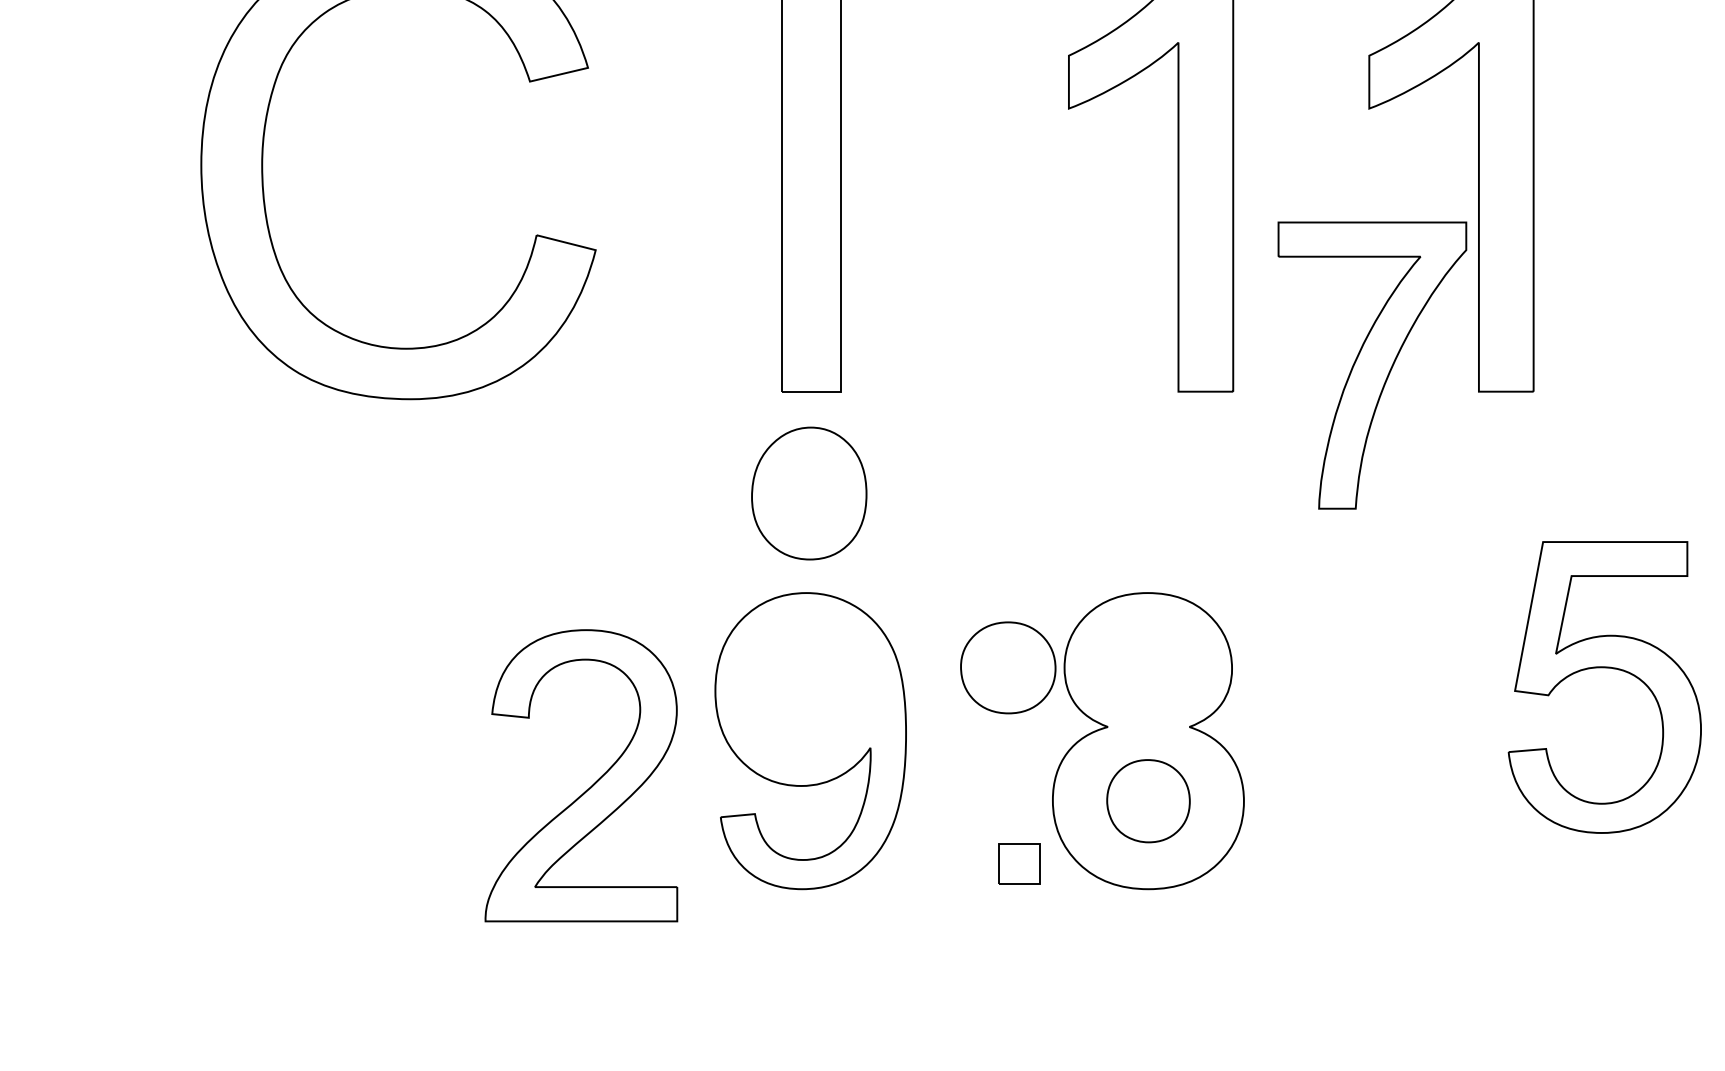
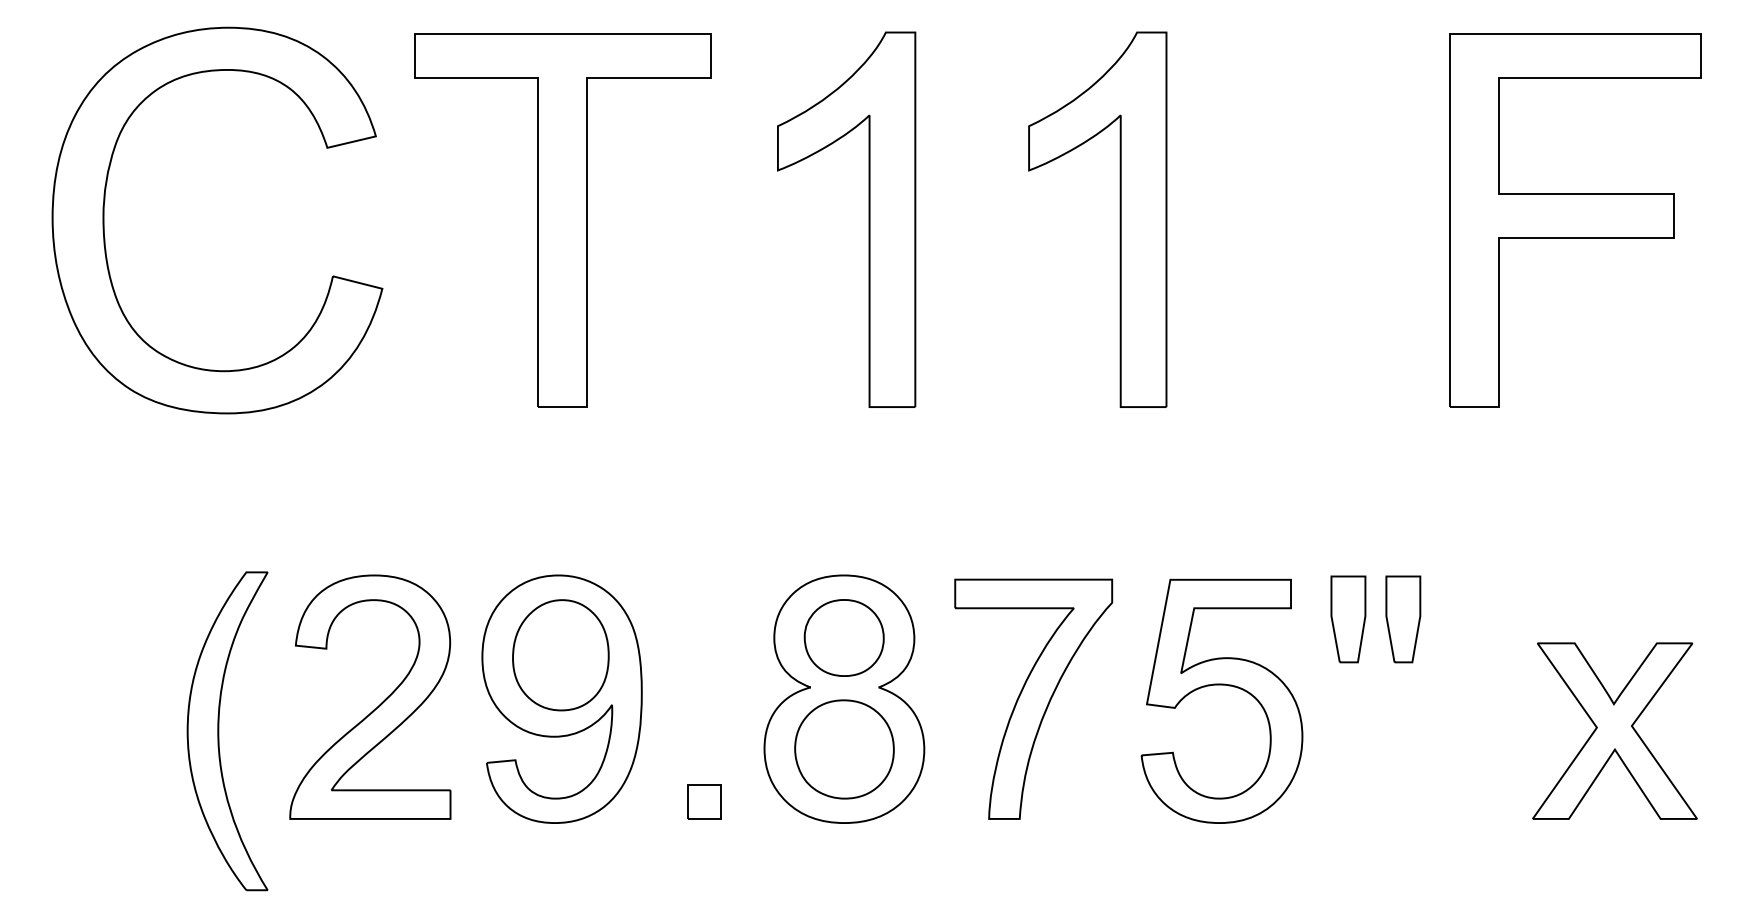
part: (1372, 364) -> (1033, 698), moved
part: (808, 493) -> (560, 655), moved
part: (1007, 667) -> (843, 637), moved
part: (1604, 668) -> (1221, 685), moved
part: (400, 779) -> (219, 731), added
part: (592, 784) -> (379, 704), moved
part: (1148, 801) -> (844, 749), size x1.43
part: (1019, 863) -> (704, 801), moved

